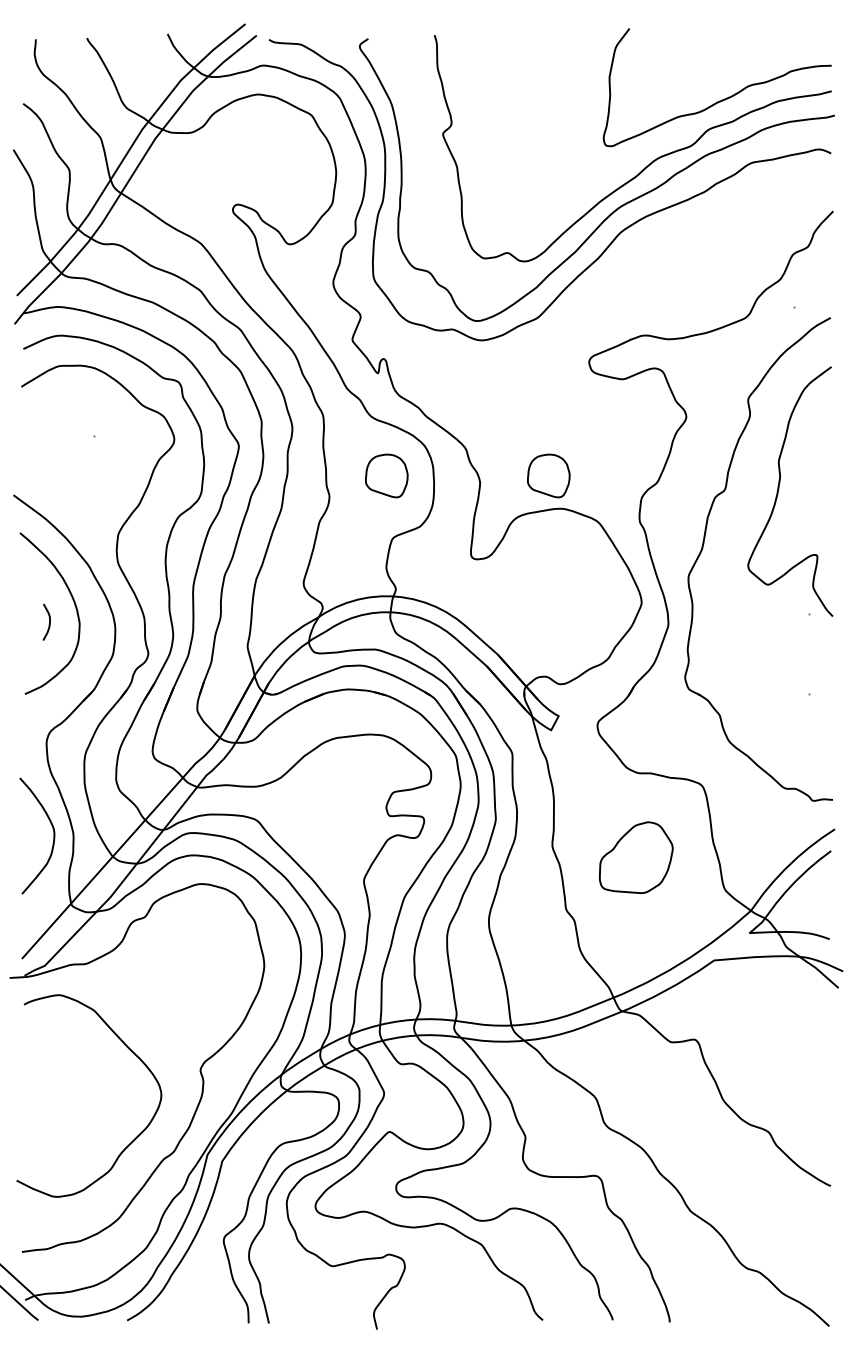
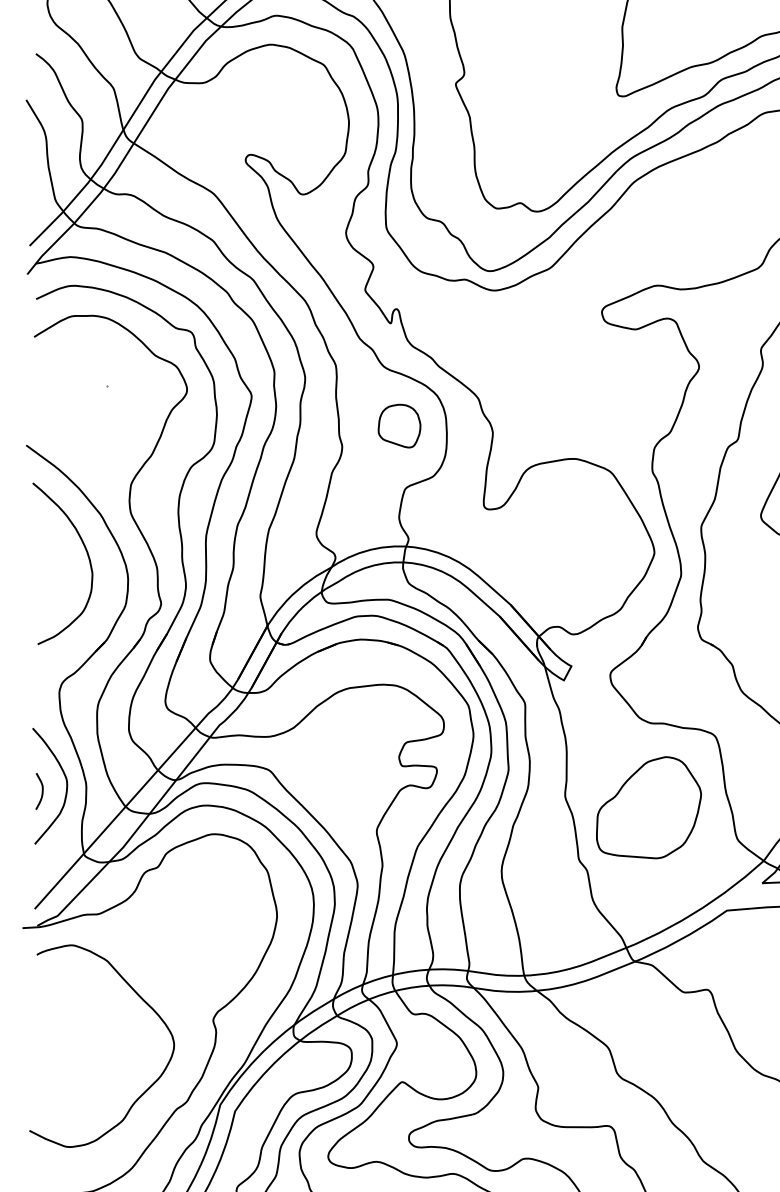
part: (548, 475) -> (561, 425), removed
curve: (49, 621) -> (42, 790), moved
part: (636, 857) -> (649, 807), size x1.43

